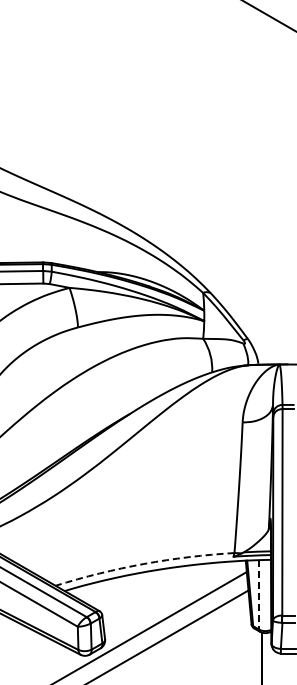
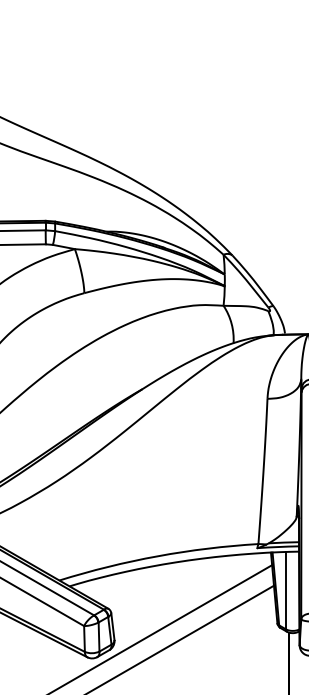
arc: (144, 563) -> (158, 555), dashed -> solid
line: (258, 594) -> (285, 590), dashed -> solid

